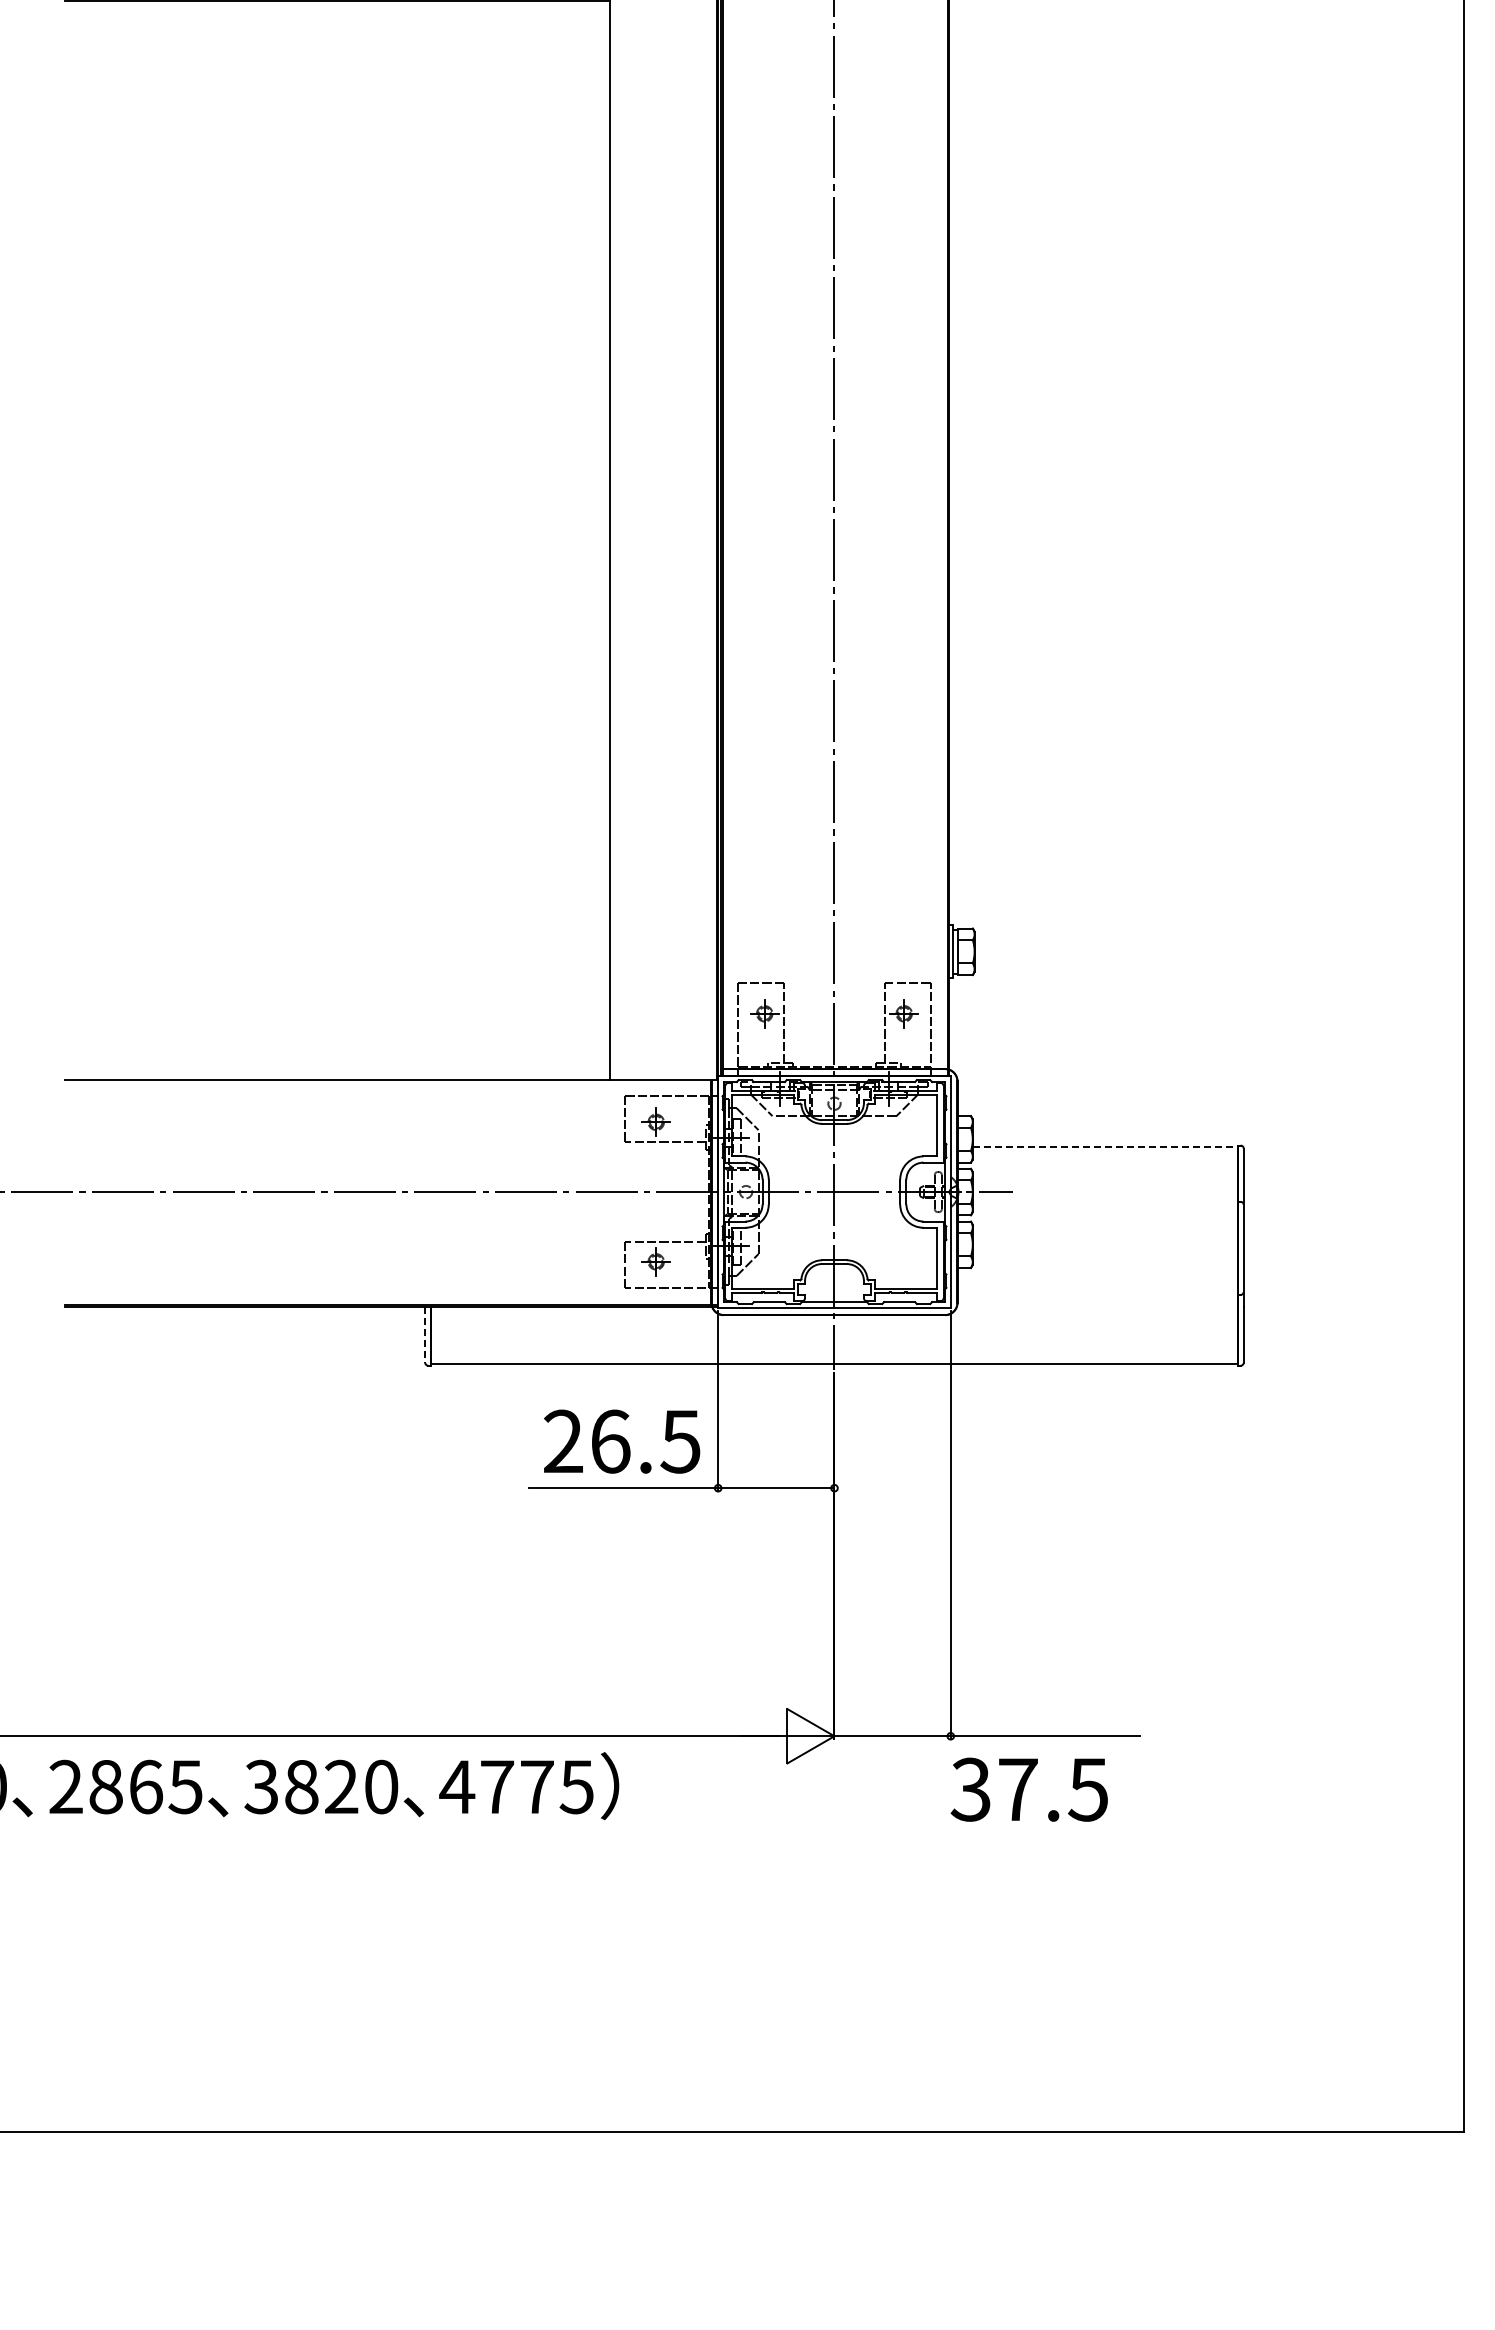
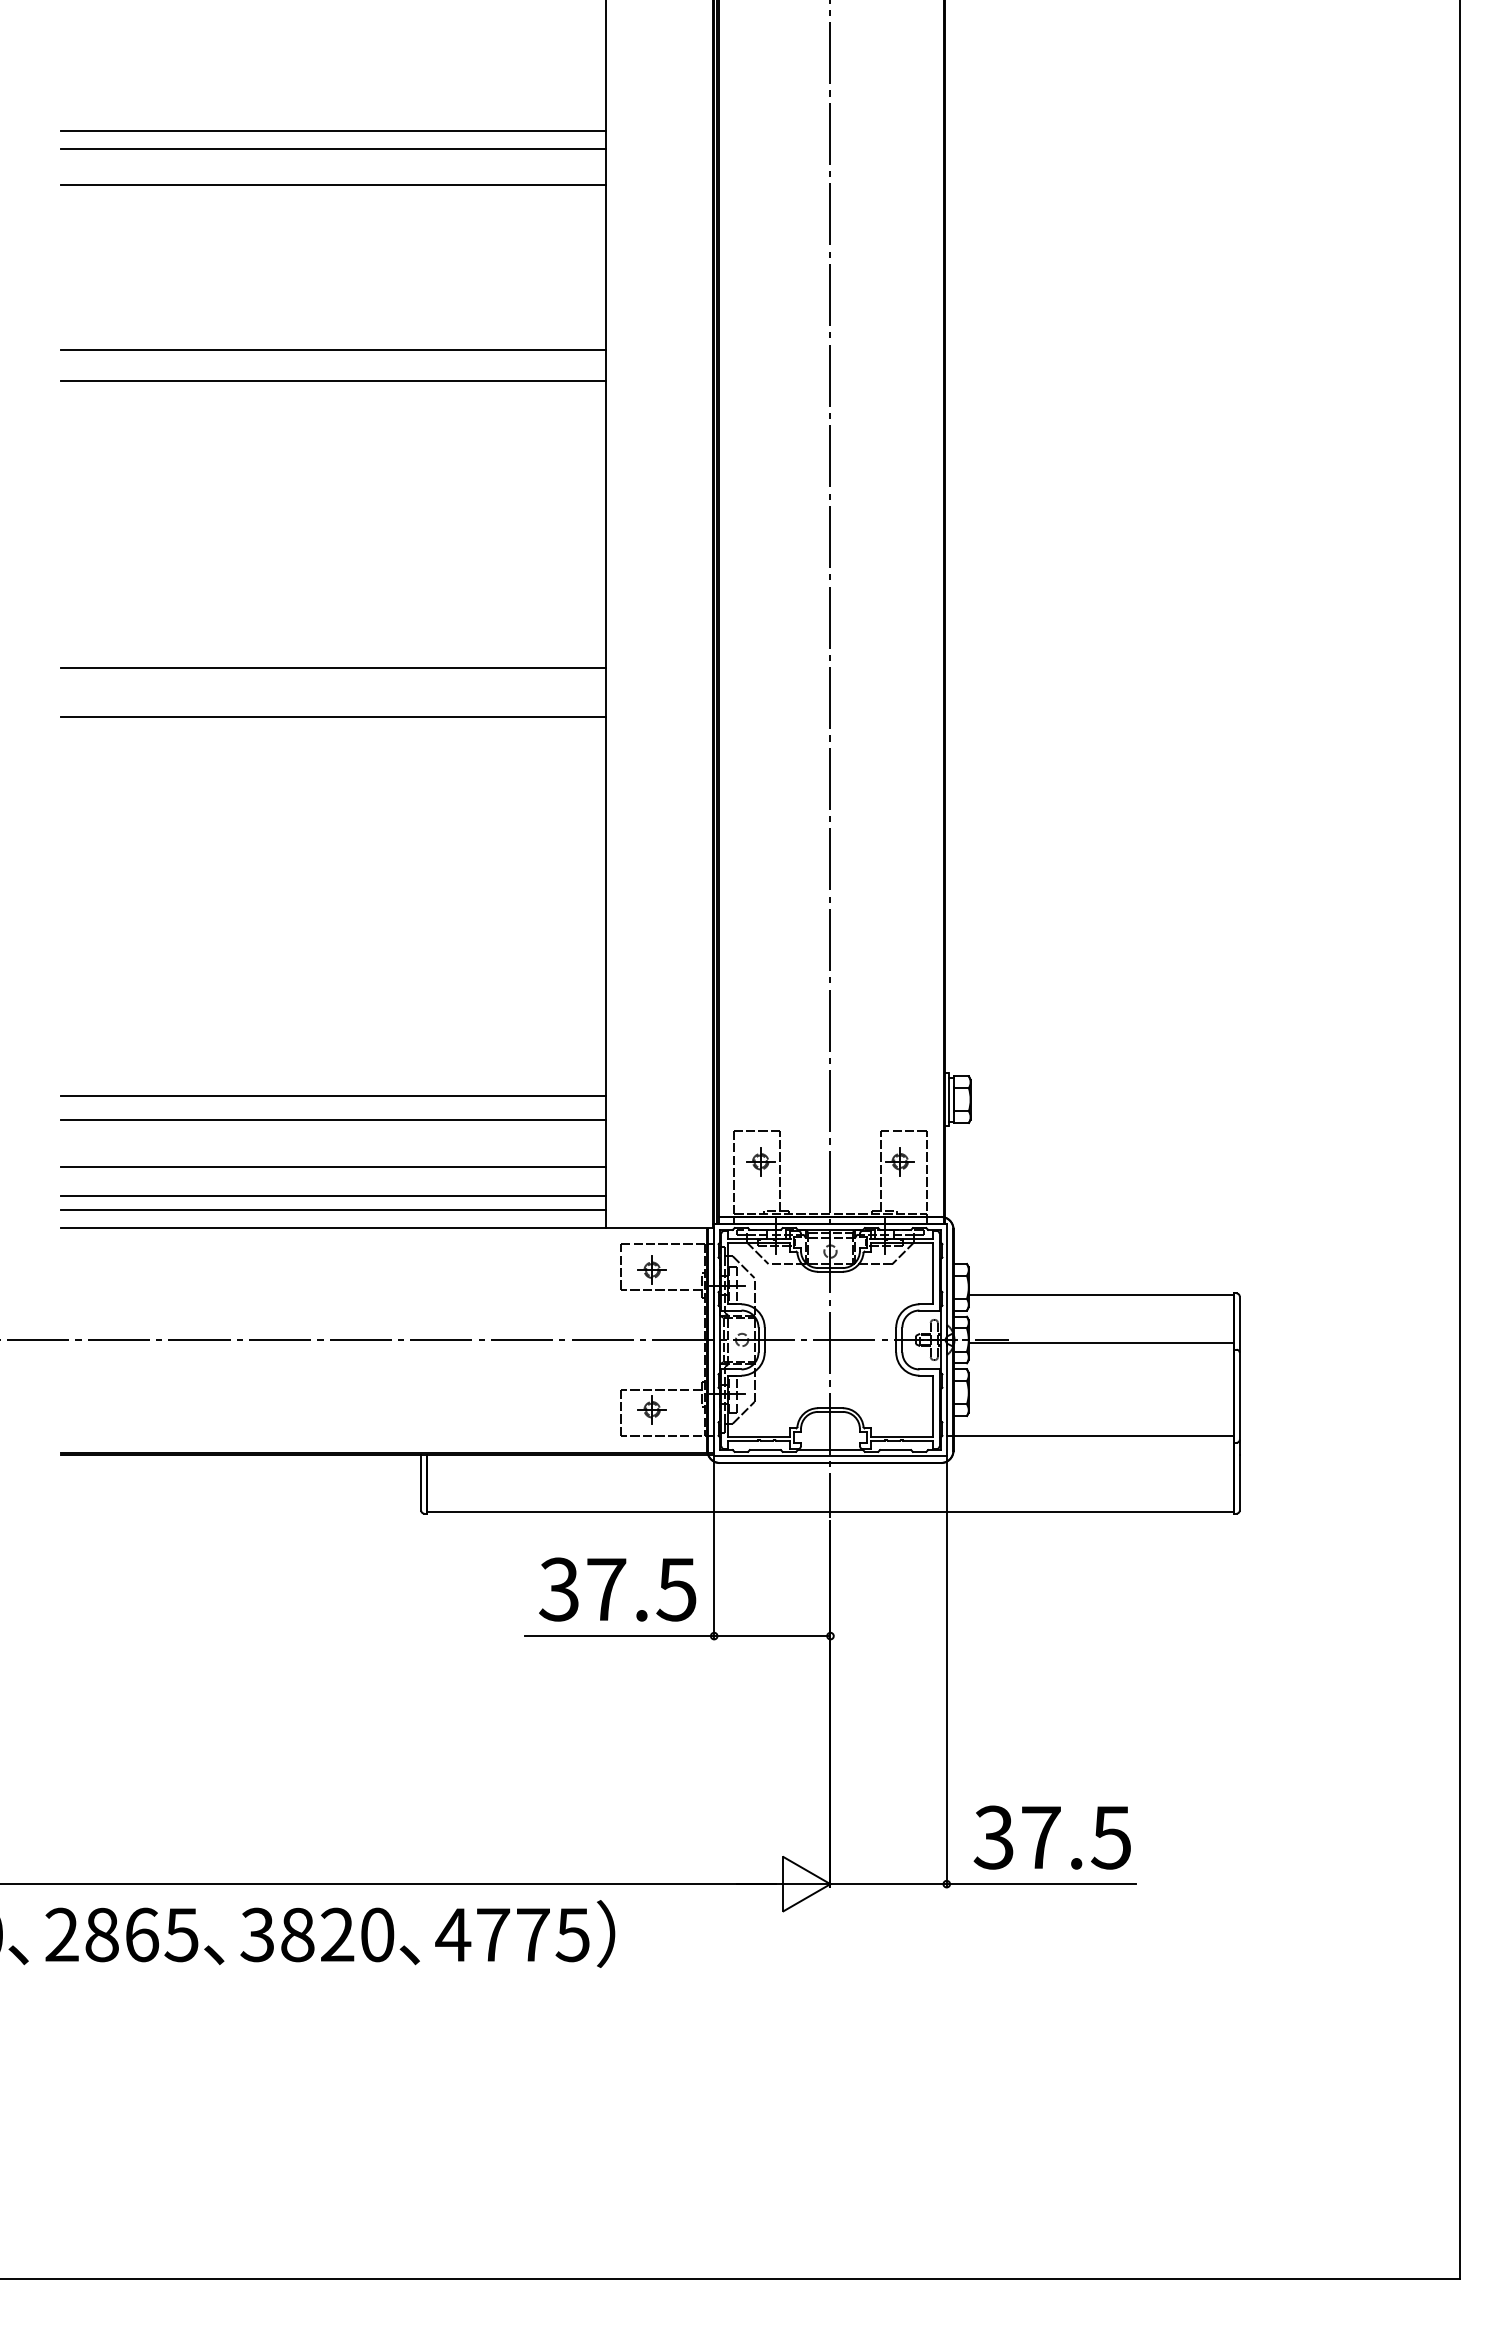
line: (336, 37) -> (332, 185), added
line: (336, 201) -> (332, 349), added
line: (336, 232) -> (332, 380), added
line: (336, 519) -> (332, 667), added
line: (336, 569) -> (332, 717), added
line: (336, 947) -> (332, 1095), added
line: (336, 972) -> (332, 1120), added
line: (336, 1018) -> (332, 1166), added
line: (336, 1047) -> (332, 1195), added
line: (336, 1061) -> (332, 1209), added
line: (1105, 1147) -> (1101, 1295), dashed -> solid
line: (1104, 1195) -> (1100, 1343), added
line: (1093, 1288) -> (1089, 1436), added
line: (425, 1334) -> (421, 1482), dashed -> solid
text: (586, 1441) -> (582, 1589), 26.5 -> 37.5
text: (1028, 1789) -> (1051, 1837), moved

